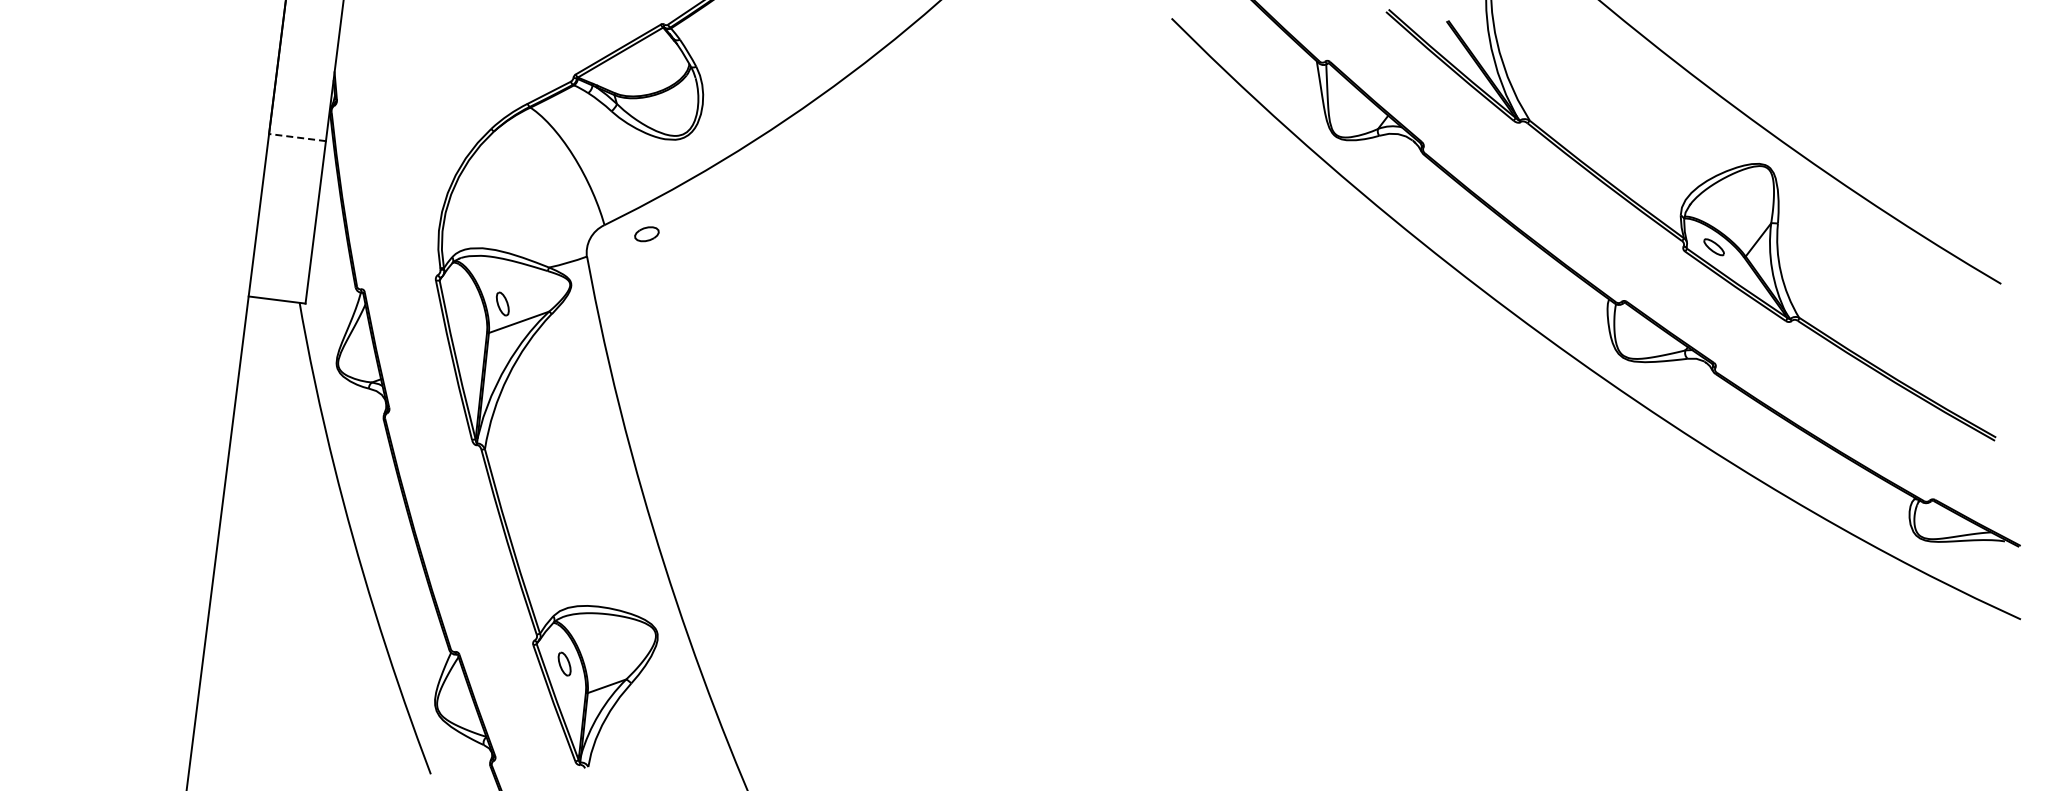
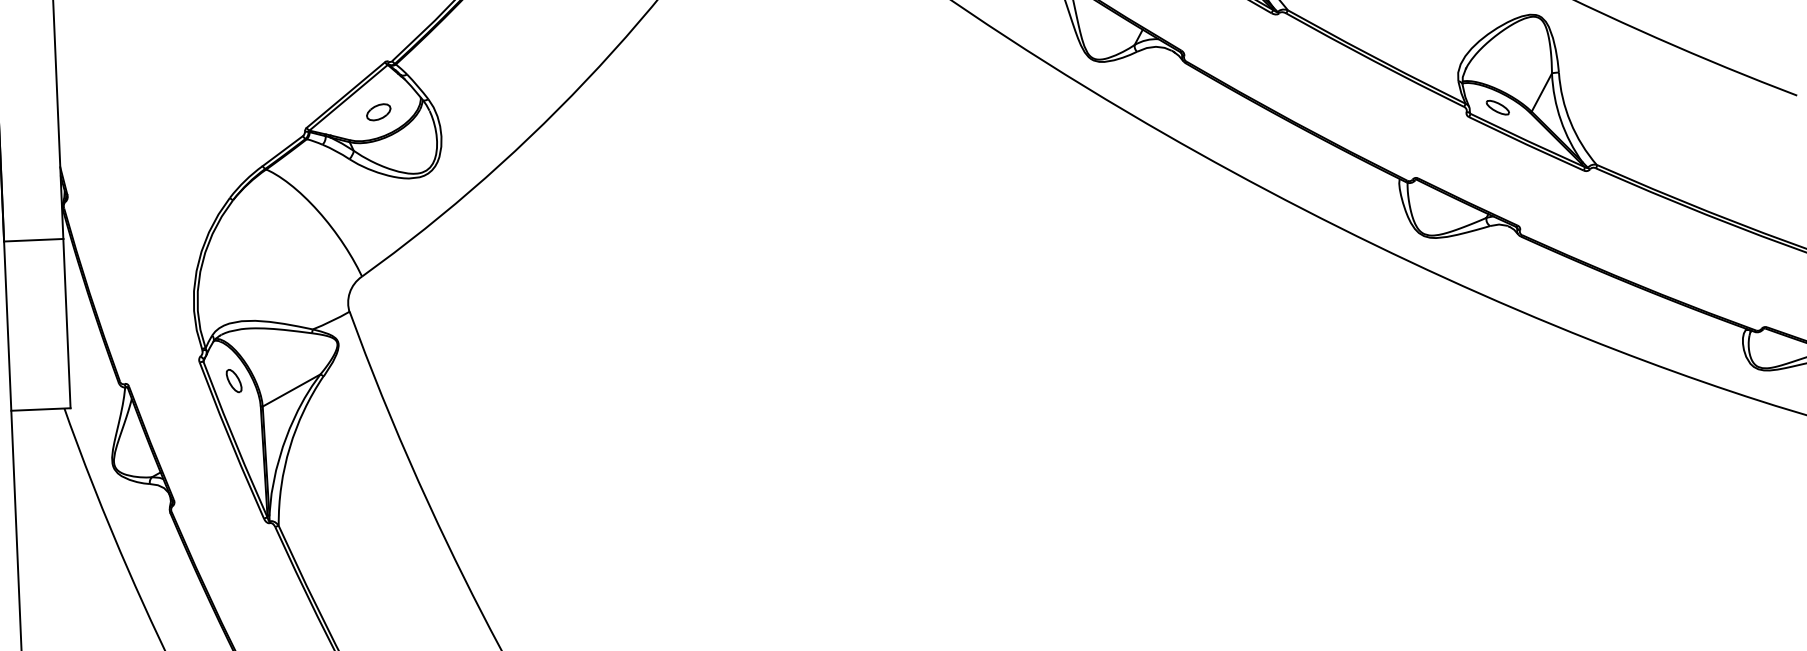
line: (297, 137) -> (33, 240), dashed -> solid
part: (646, 234) -> (378, 112), moved
part: (502, 303) -> (233, 380), moved

